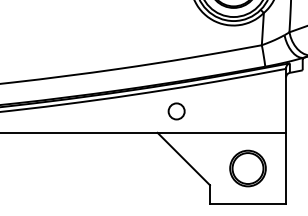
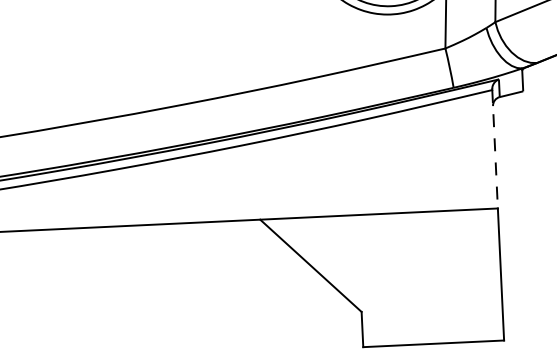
line: (286, 100) -> (495, 148), solid -> dashed
circle: (176, 111) -> (293, 178), removed
part: (247, 168) -> (429, 277), removed

